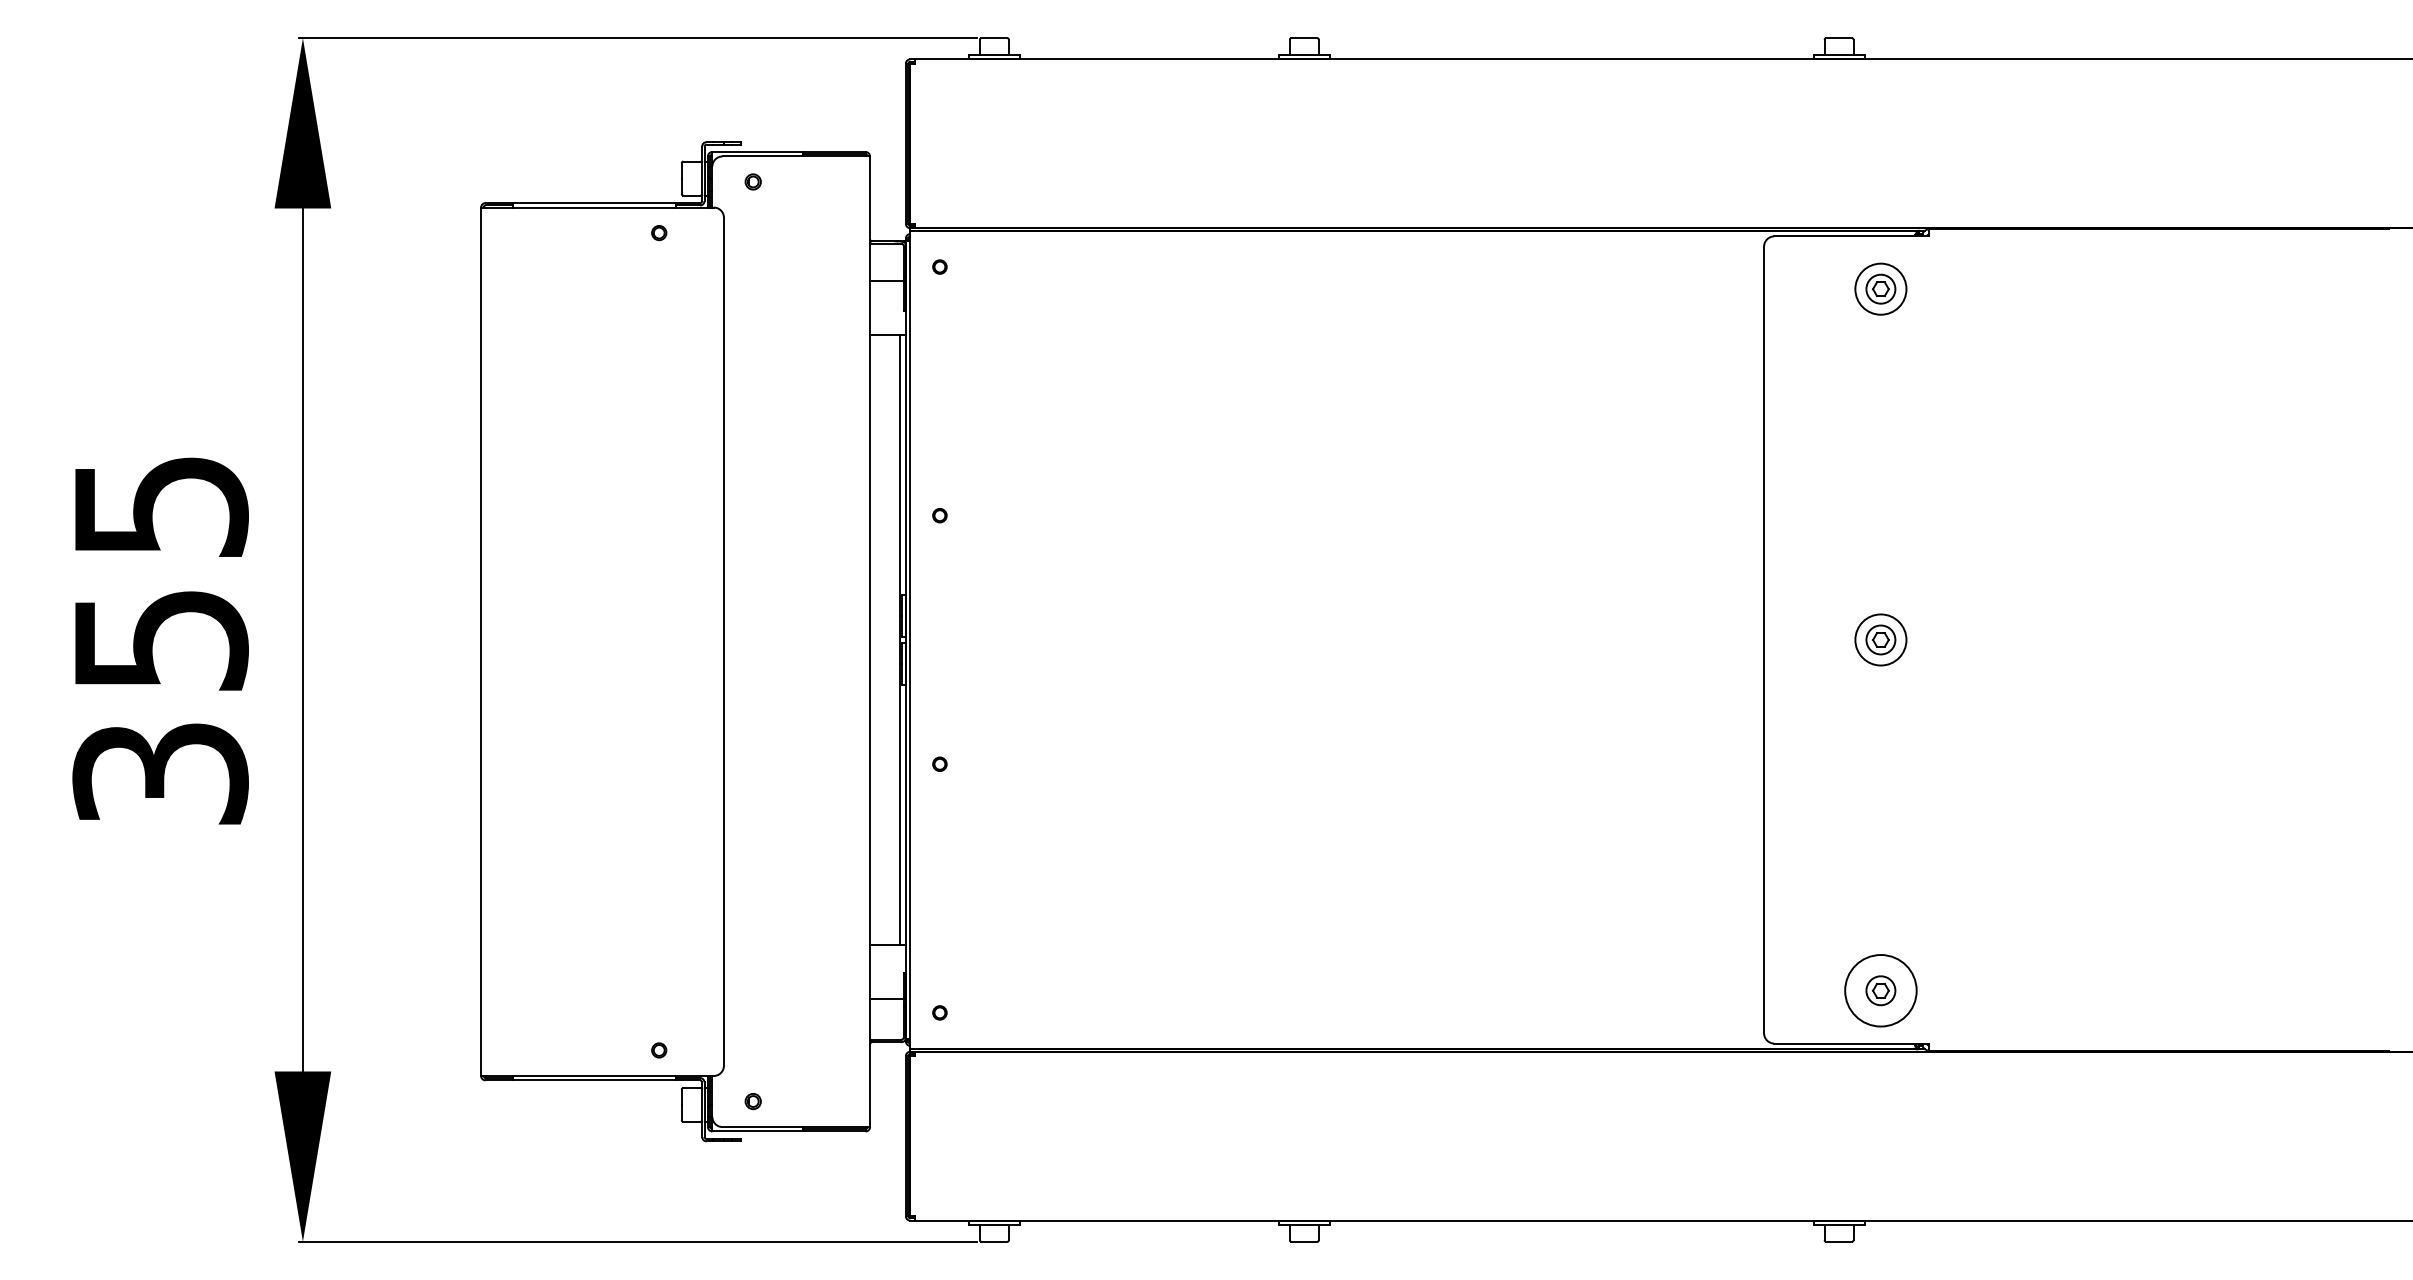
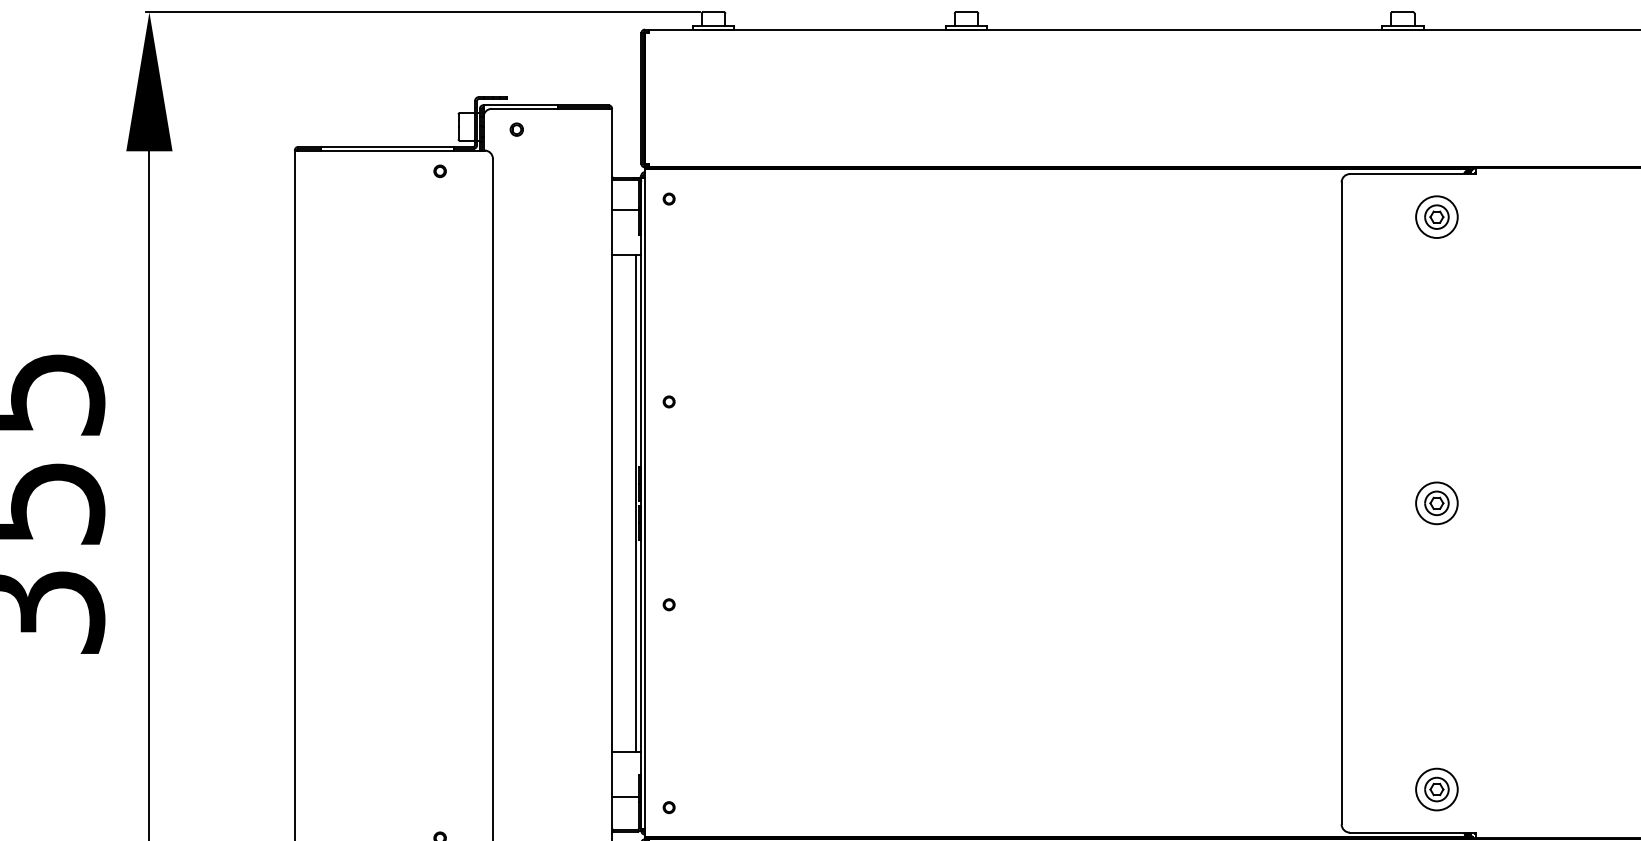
circle: (1880, 990) -> (1436, 789), size x0.71

